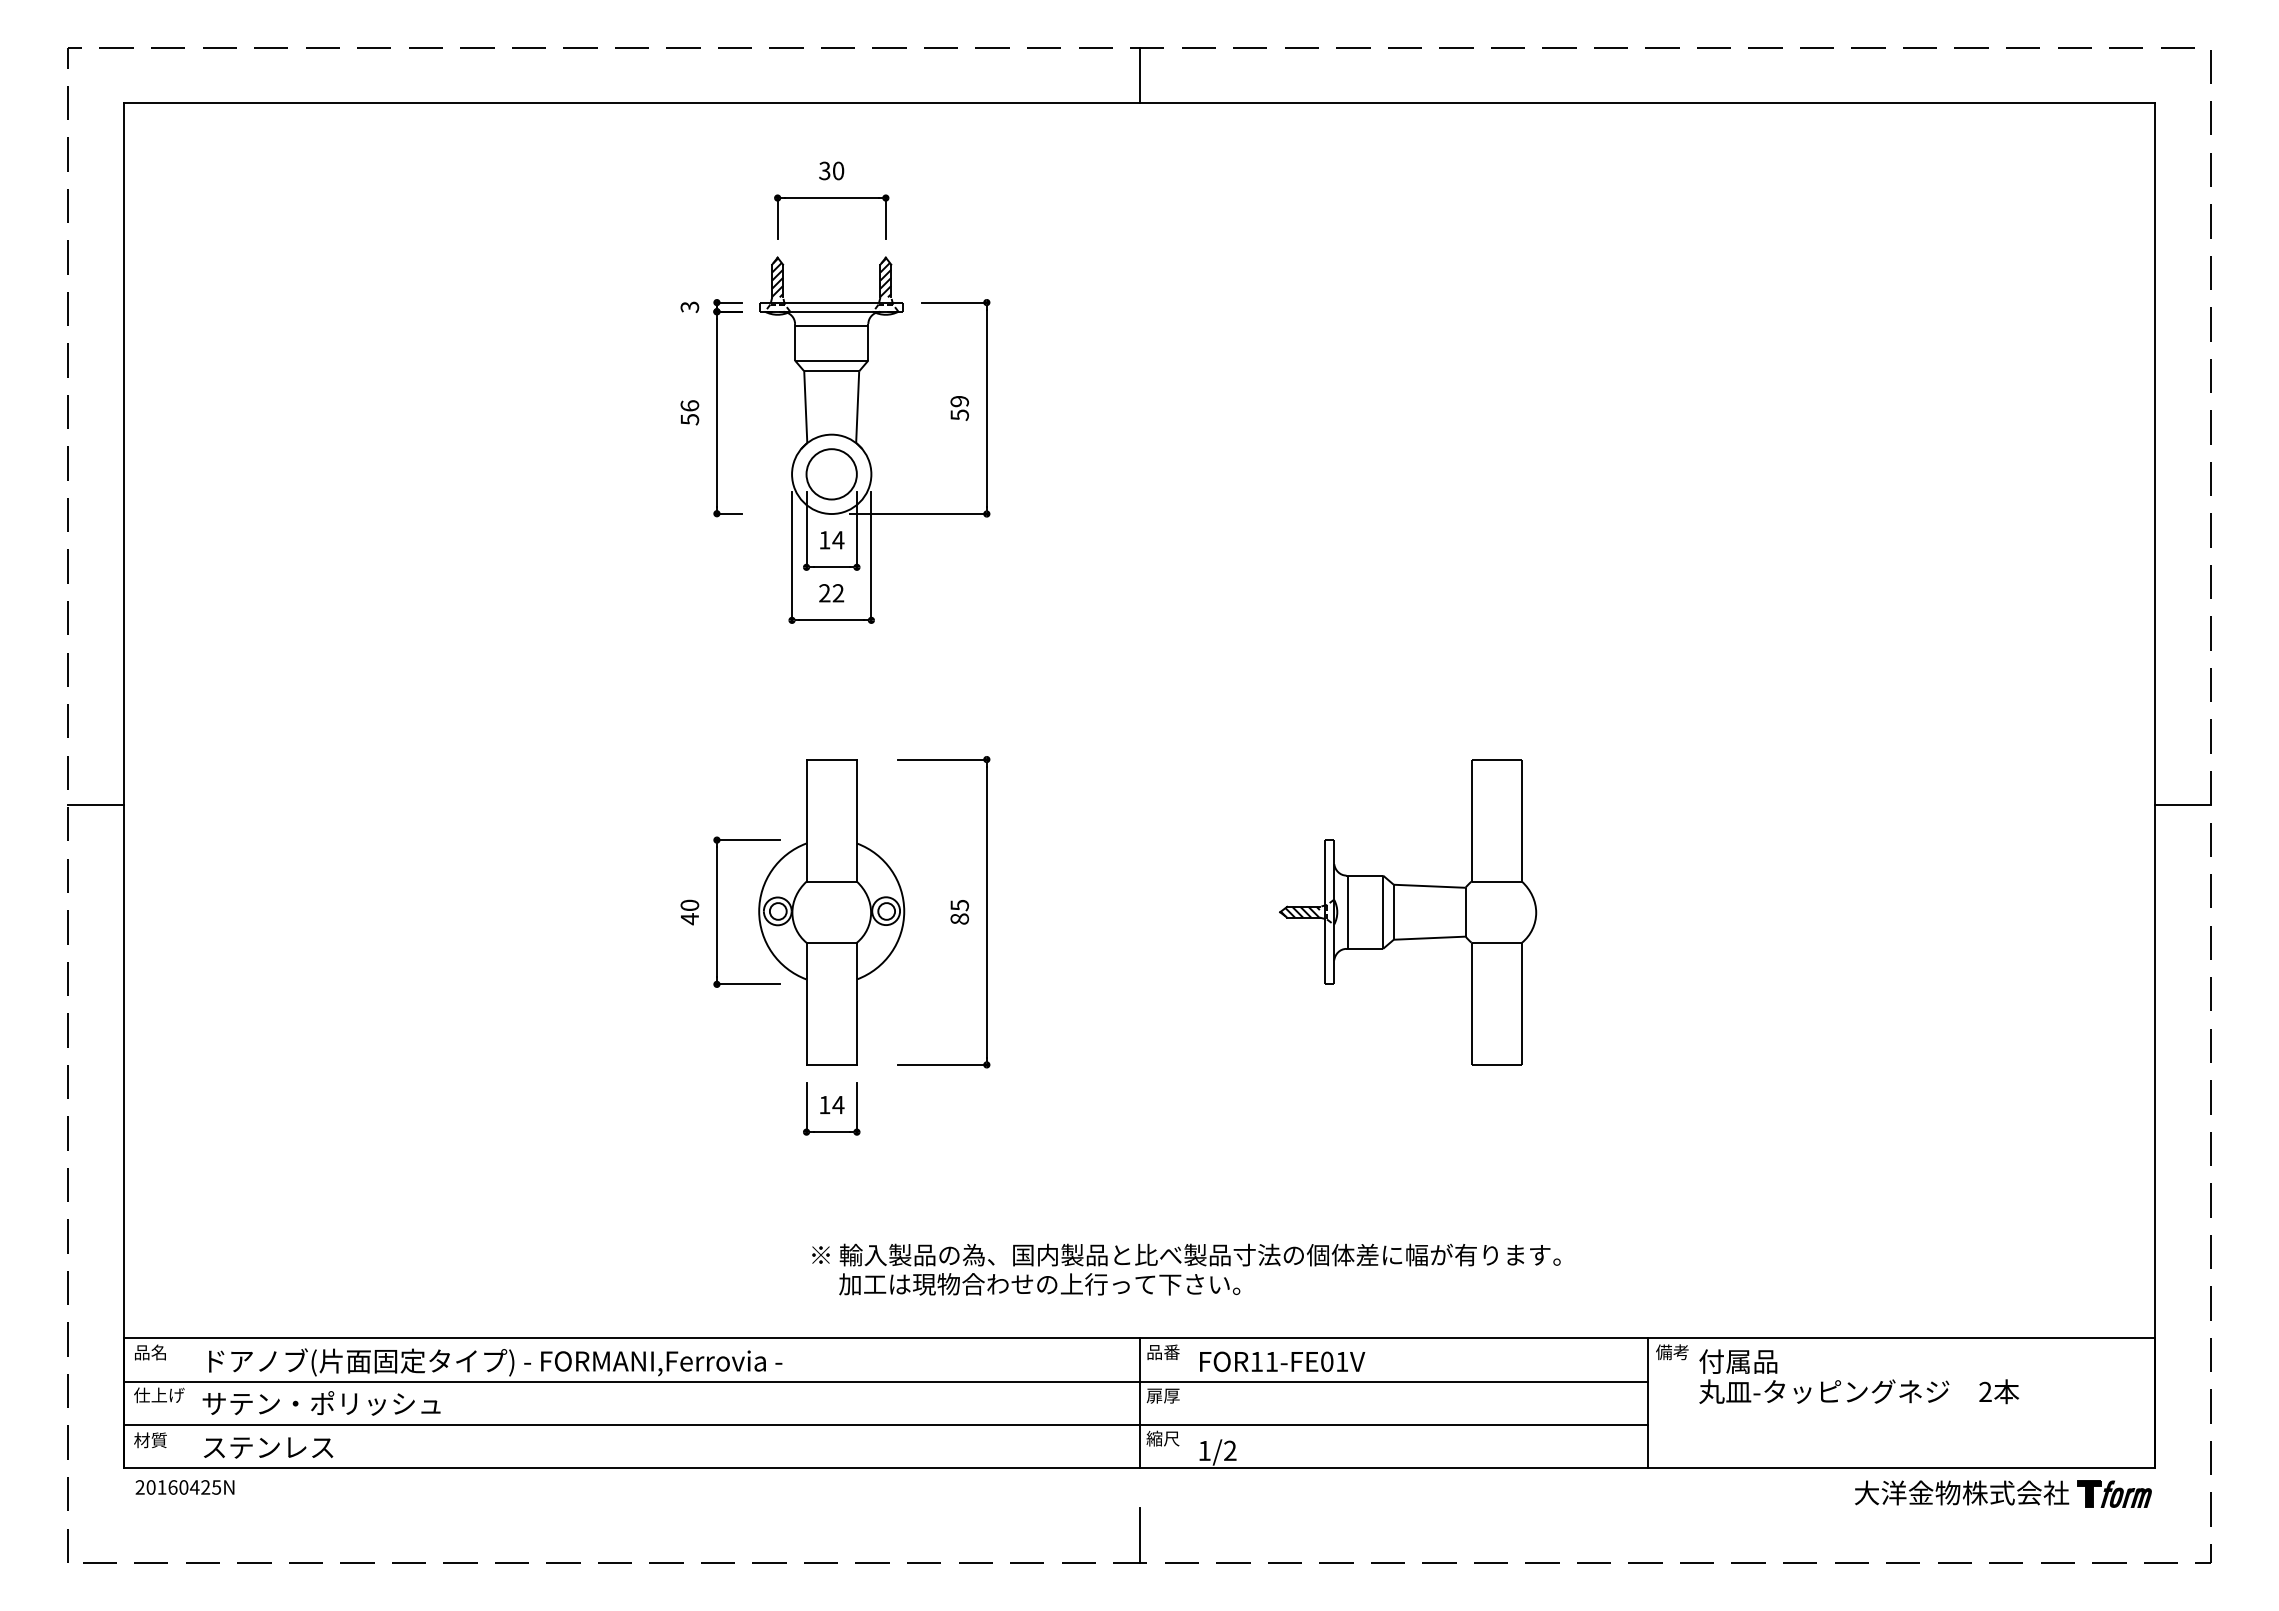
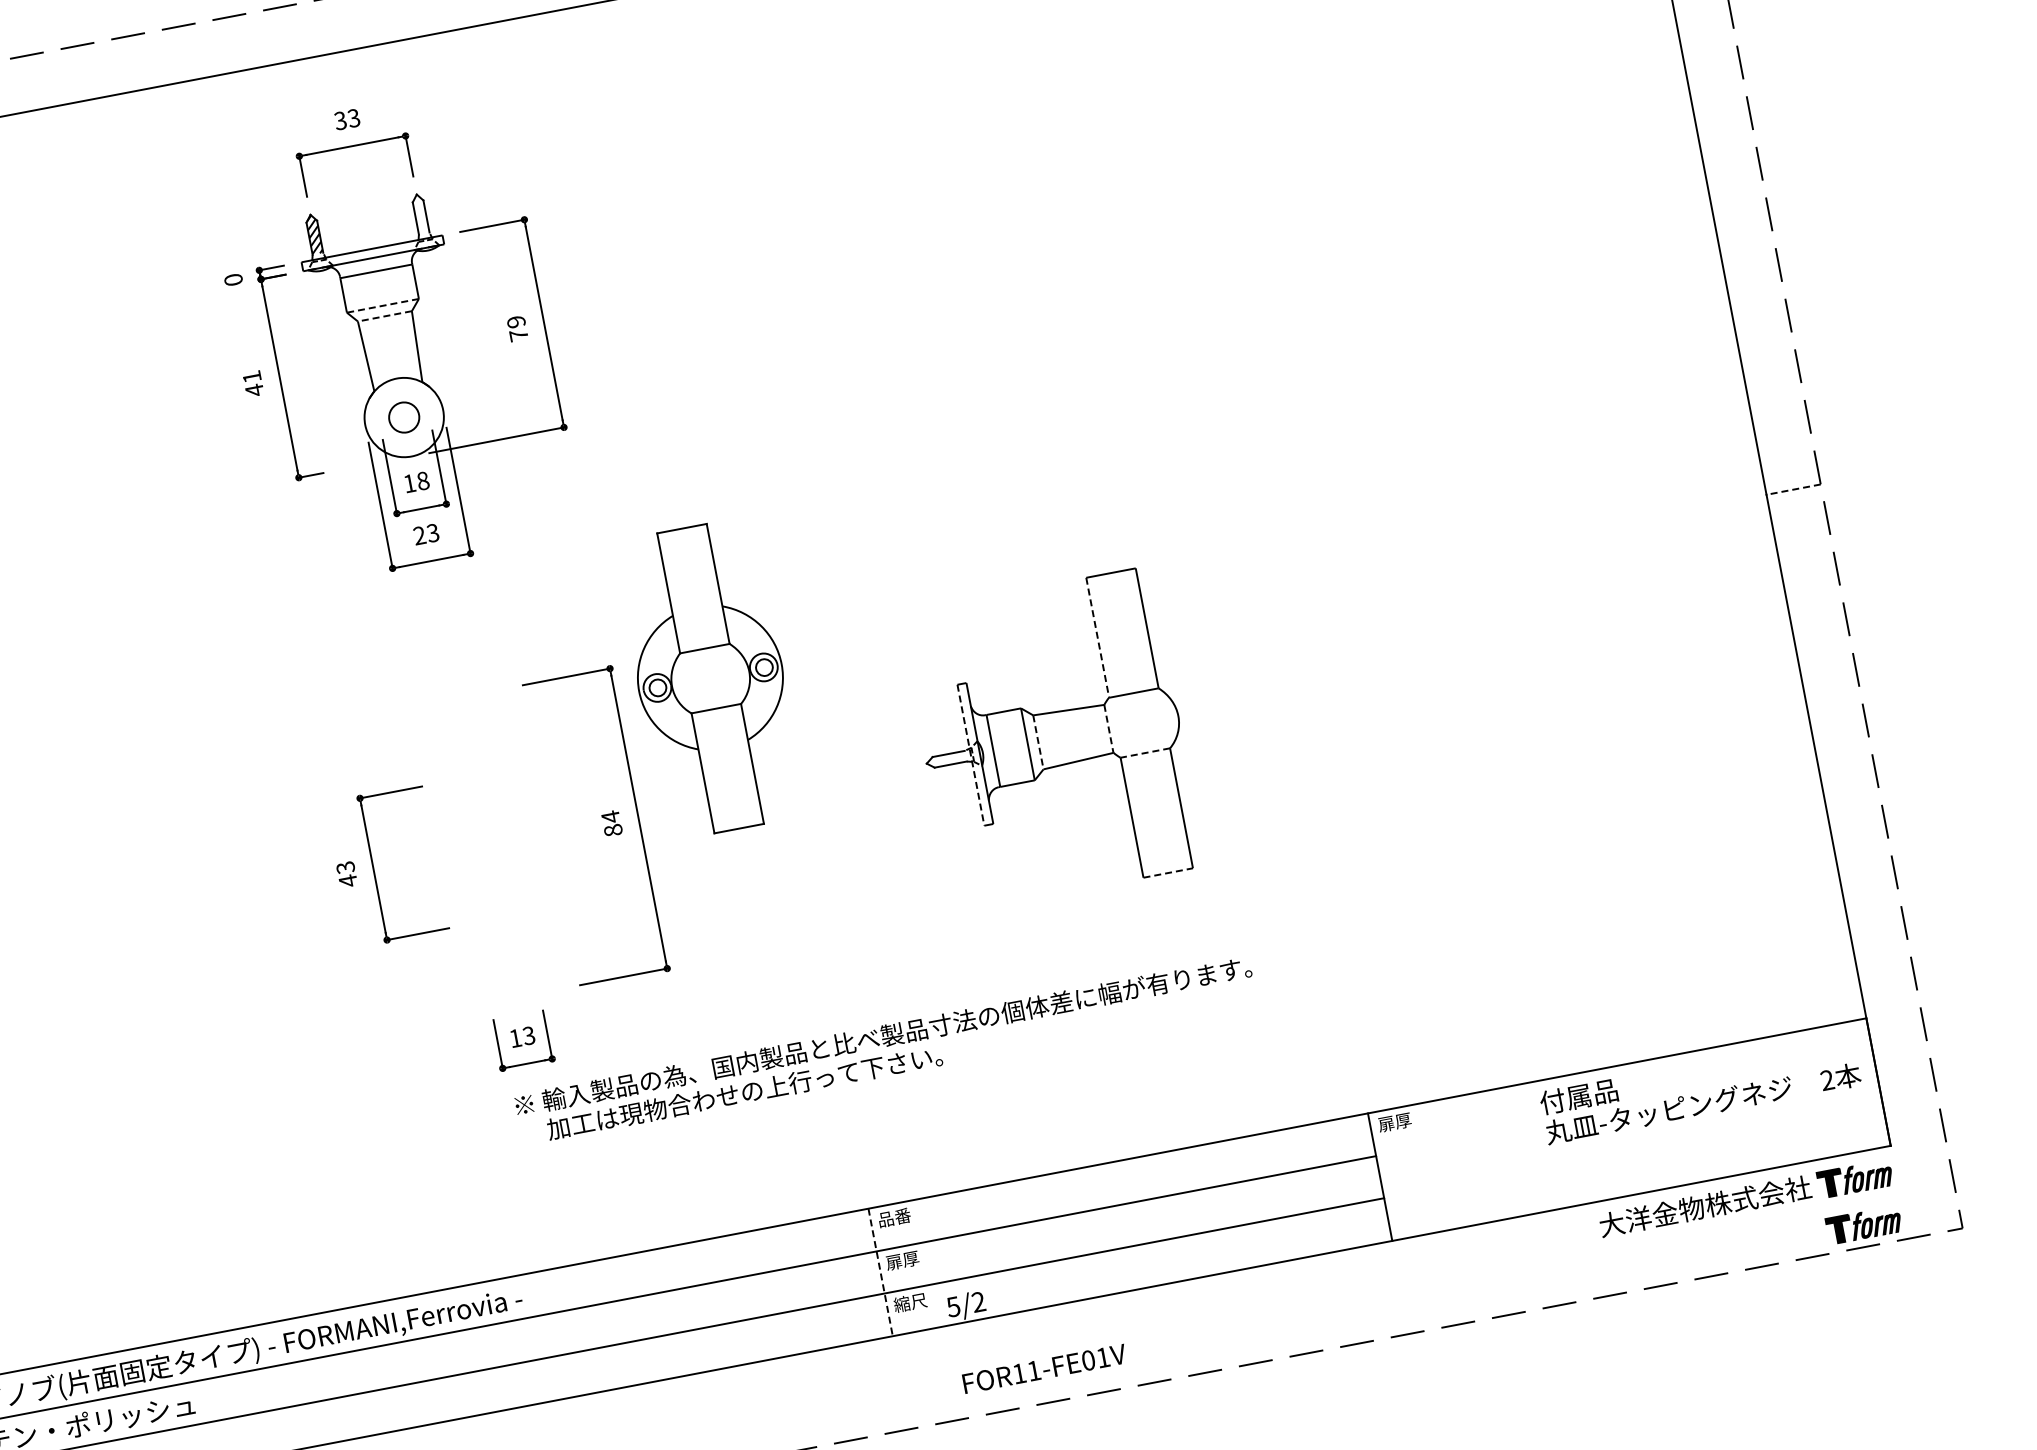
text: (838, 170) -> (353, 117), 30 -> 33
hatch: (885, 277) -> (420, 214), removed
text: (689, 306) -> (233, 279), 3 -> 0
line: (831, 360) -> (382, 305), solid -> dashed
line: (831, 371) -> (384, 316), solid -> dashed
text: (689, 412) -> (252, 383), 56 -> 41
text: (959, 415) -> (518, 335), 59 -> 79
circle: (831, 474) -> (404, 417), size x0.6
text: (838, 540) -> (423, 481), 14 -> 18
text: (838, 593) -> (433, 533), 22 -> 23
line: (2183, 805) -> (1794, 489), solid -> dashed
line: (1471, 821) -> (1097, 638), solid -> dashed
text: (689, 905) -> (345, 867), 40 -> 43
text: (959, 905) -> (610, 817), 85 -> 84
hatch: (1299, 911) -> (945, 759), removed
part: (831, 912) -> (710, 678), moved
line: (1325, 912) -> (971, 755), solid -> dashed
line: (1393, 912) -> (1038, 742), solid -> dashed
line: (1465, 912) -> (1108, 729), solid -> dashed
line: (1496, 942) -> (1144, 752), solid -> dashed
line: (1497, 1064) -> (1168, 872), solid -> dashed
text: (838, 1104) -> (528, 1035), 14 -> 13
text: (1186, 1269) -> (886, 1050), moved
text: (1672, 1352) -> (1394, 1122), 備考 -> 扉厚
text: (1282, 1361) -> (1044, 1368), moved
text: (1859, 1376) -> (1700, 1088), moved
line: (1139, 1403) -> (880, 1272), solid -> dashed
text: (1204, 1451) -> (953, 1307), 1/2 -> 5/2
line: (1139, 1534) -> (905, 1401), removed
part: (2114, 1540) -> (1864, 1224), added

